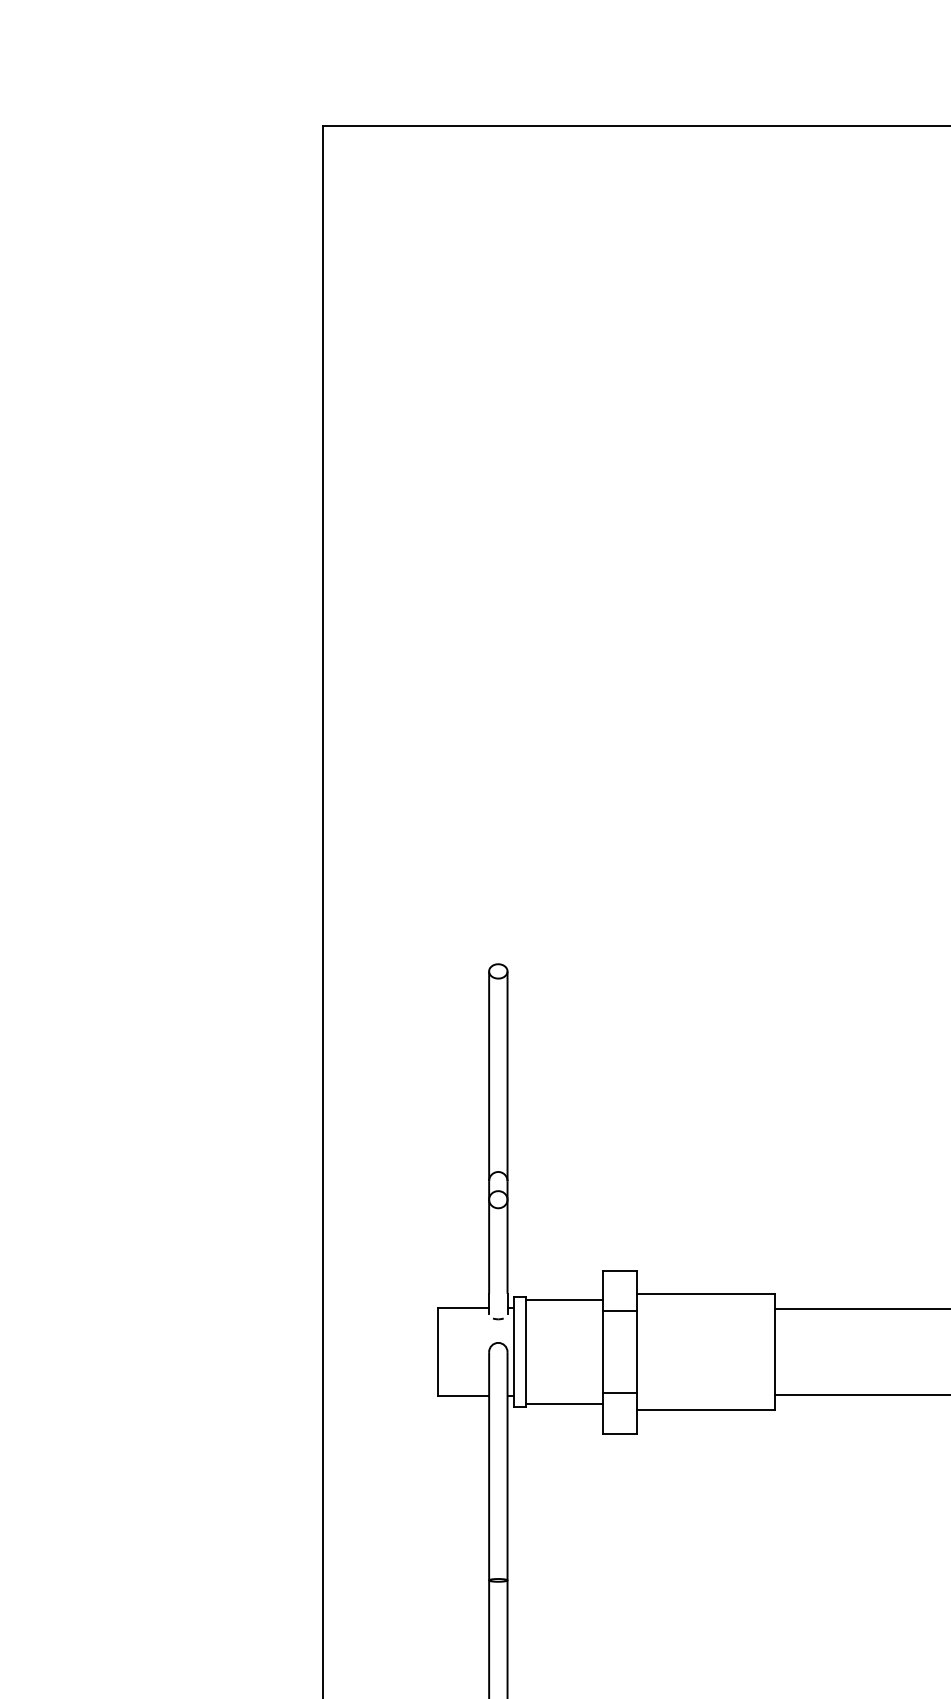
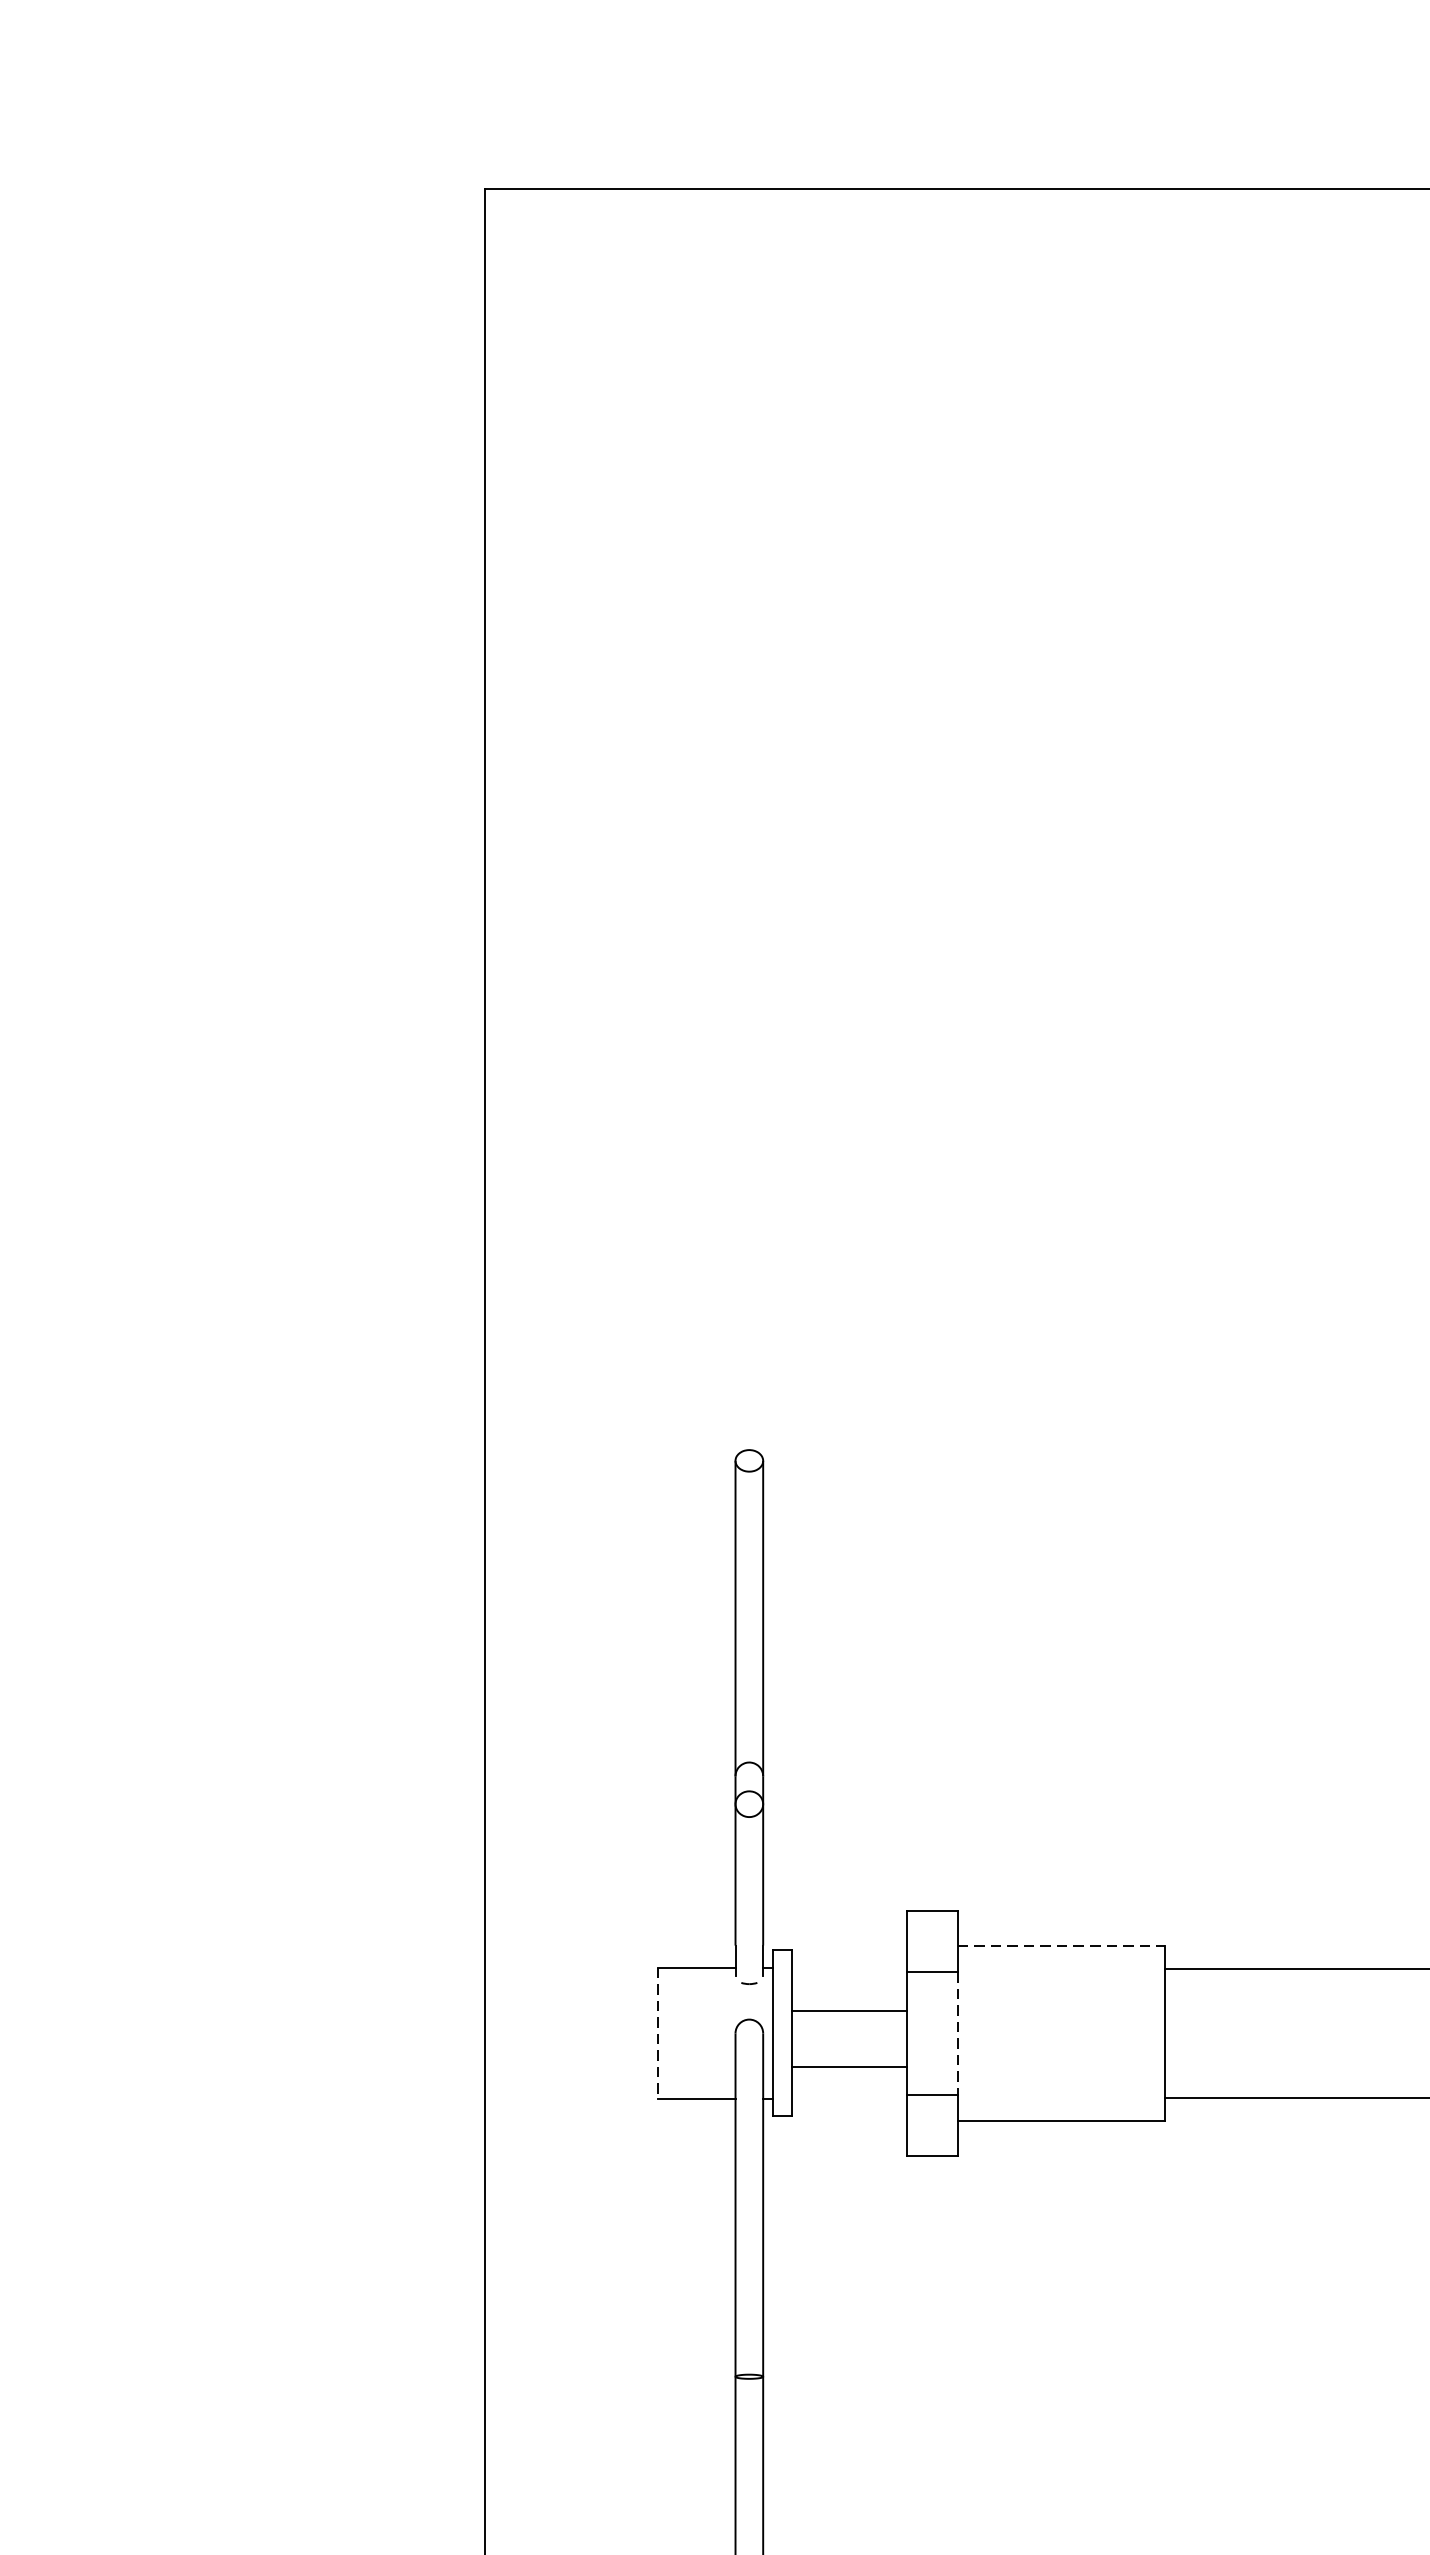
line: (705, 1293) -> (1060, 1945), solid -> dashed
line: (564, 1300) -> (848, 2011), moved
line: (437, 1352) -> (657, 2034), solid -> dashed
line: (636, 1352) -> (957, 2034), solid -> dashed
line: (564, 1404) -> (848, 2067), moved

